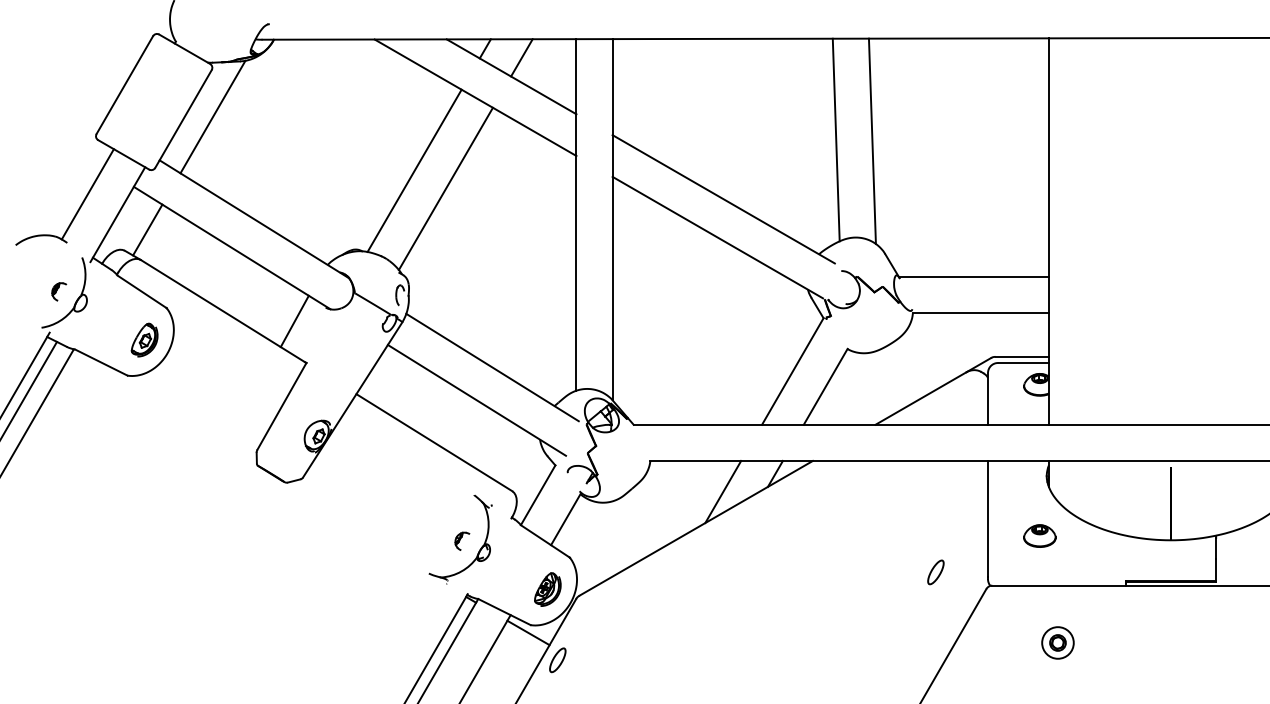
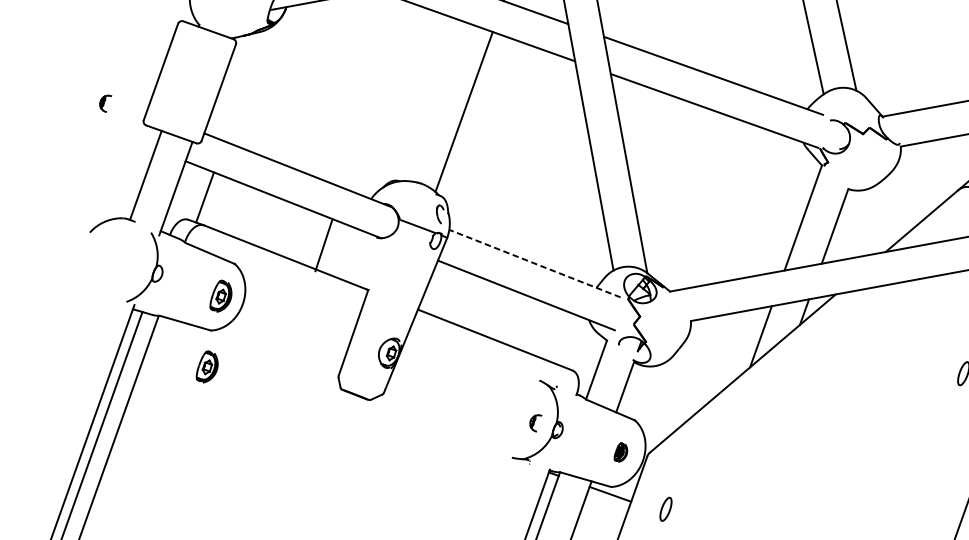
line: (212, 116) -> (244, 85), removed
line: (414, 170) -> (433, 100), removed
part: (59, 291) -> (106, 103), moved
line: (294, 321) -> (323, 246), moved
line: (492, 367) -> (534, 263), solid -> dashed
part: (115, 413) -> (206, 366), added
part: (547, 589) -> (620, 452), size x0.6
part: (557, 660) -> (665, 509), moved

